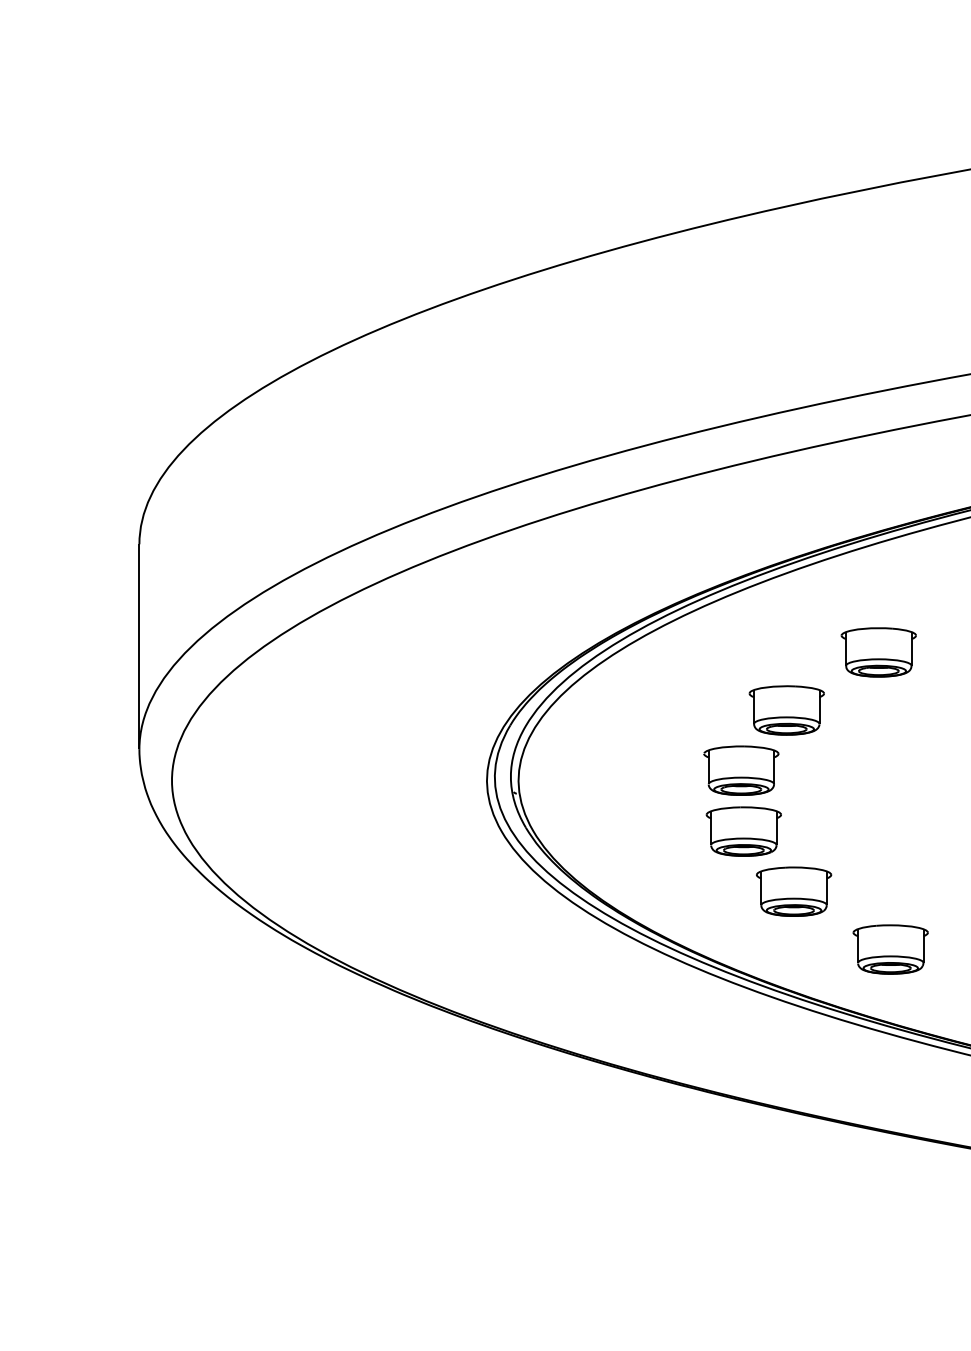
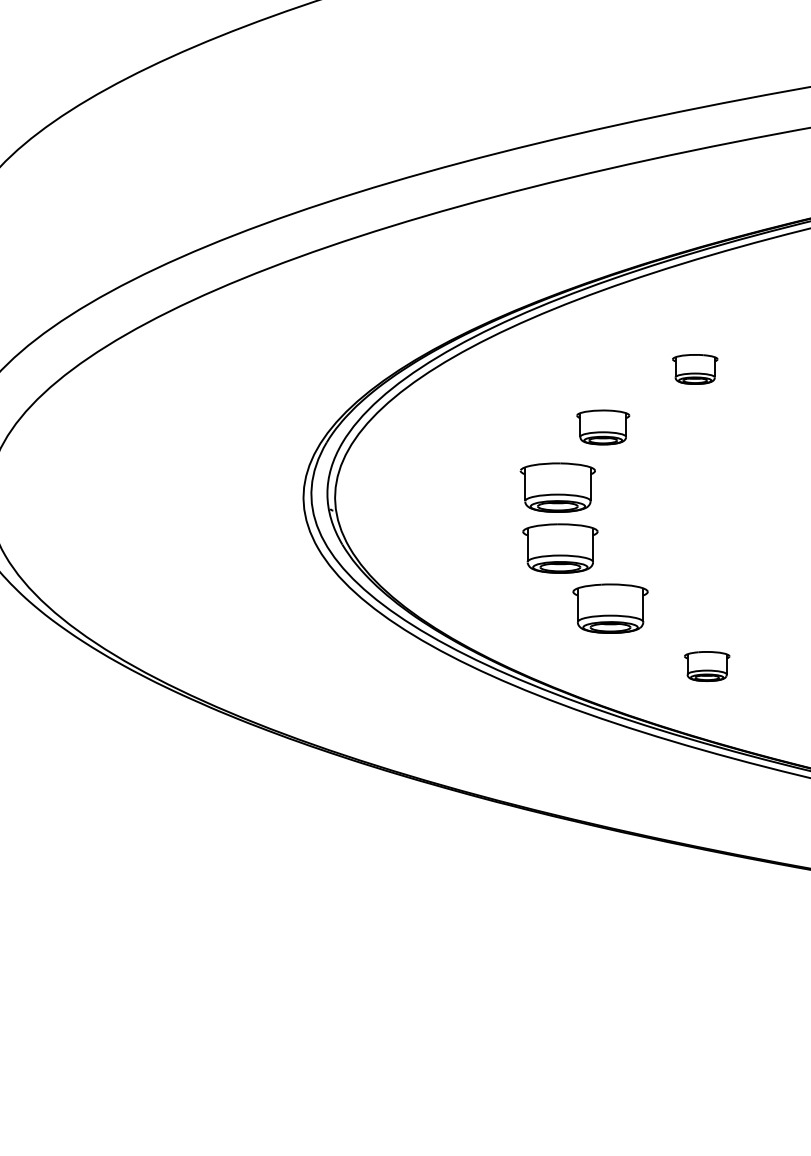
part: (878, 652) -> (695, 369), size x0.6
part: (786, 710) -> (603, 427), size x0.7
part: (890, 949) -> (707, 666), size x0.6

